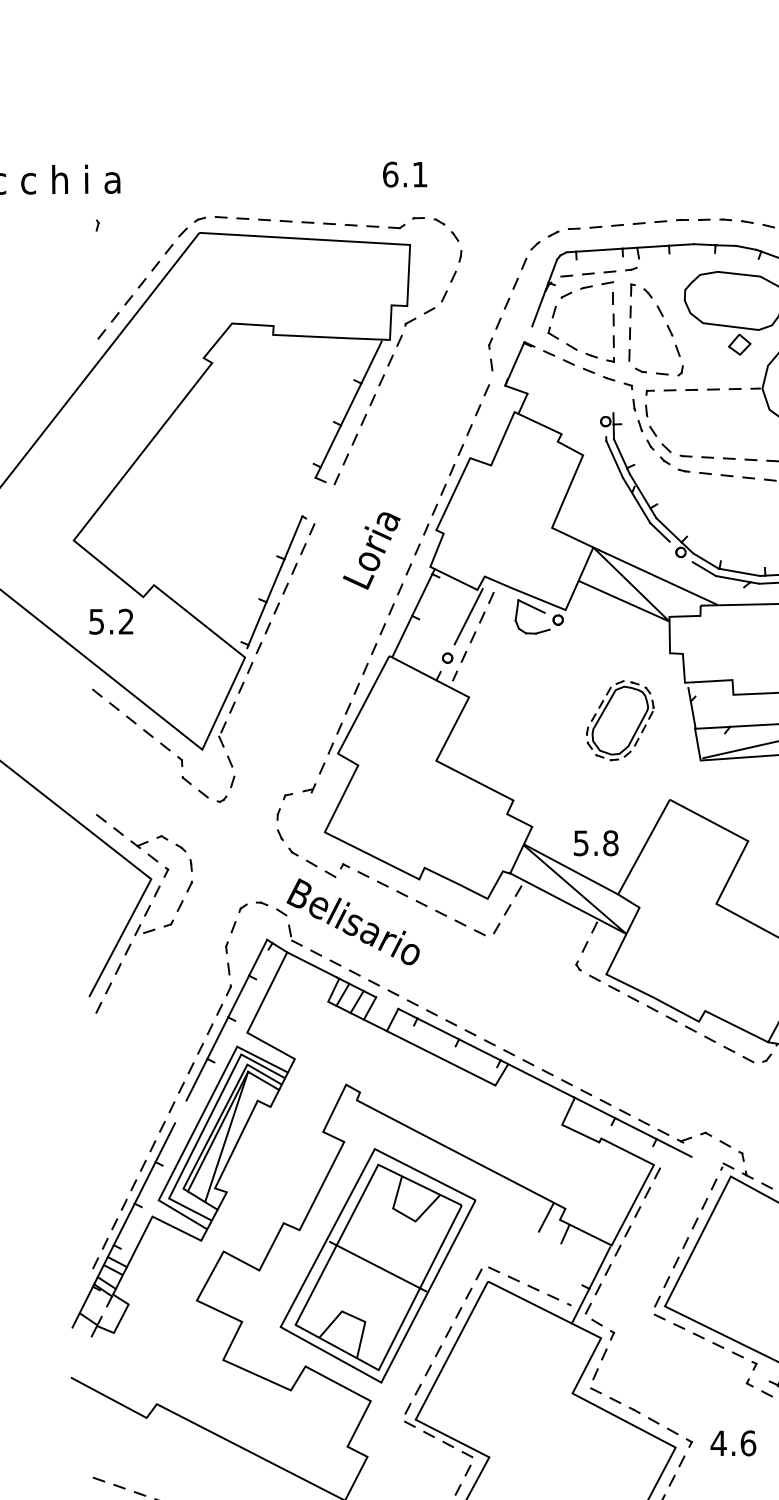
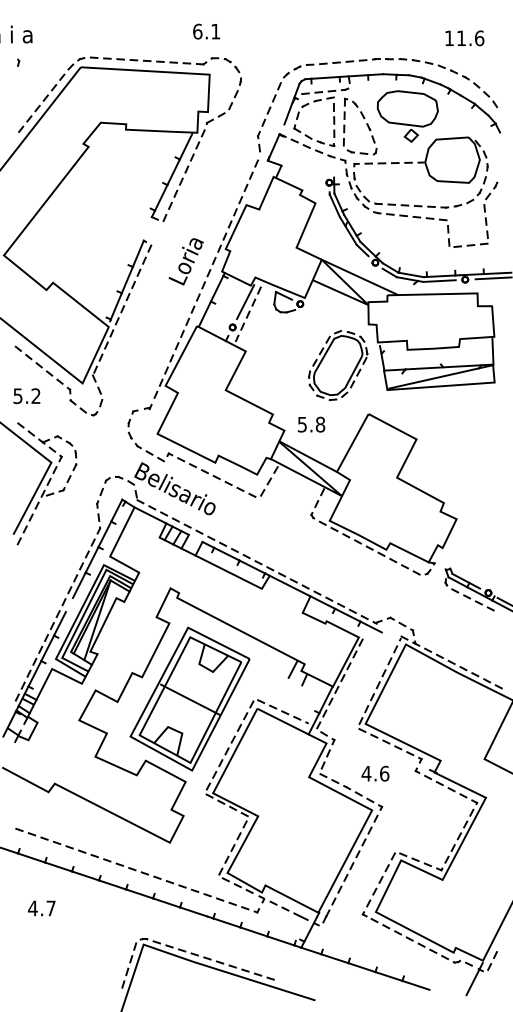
text: (110, 622) -> (26, 396), moved
part: (620, 720) -> (338, 365), size x1.43
text: (596, 843) -> (311, 424), moved
text: (733, 1442) -> (375, 773), moved

